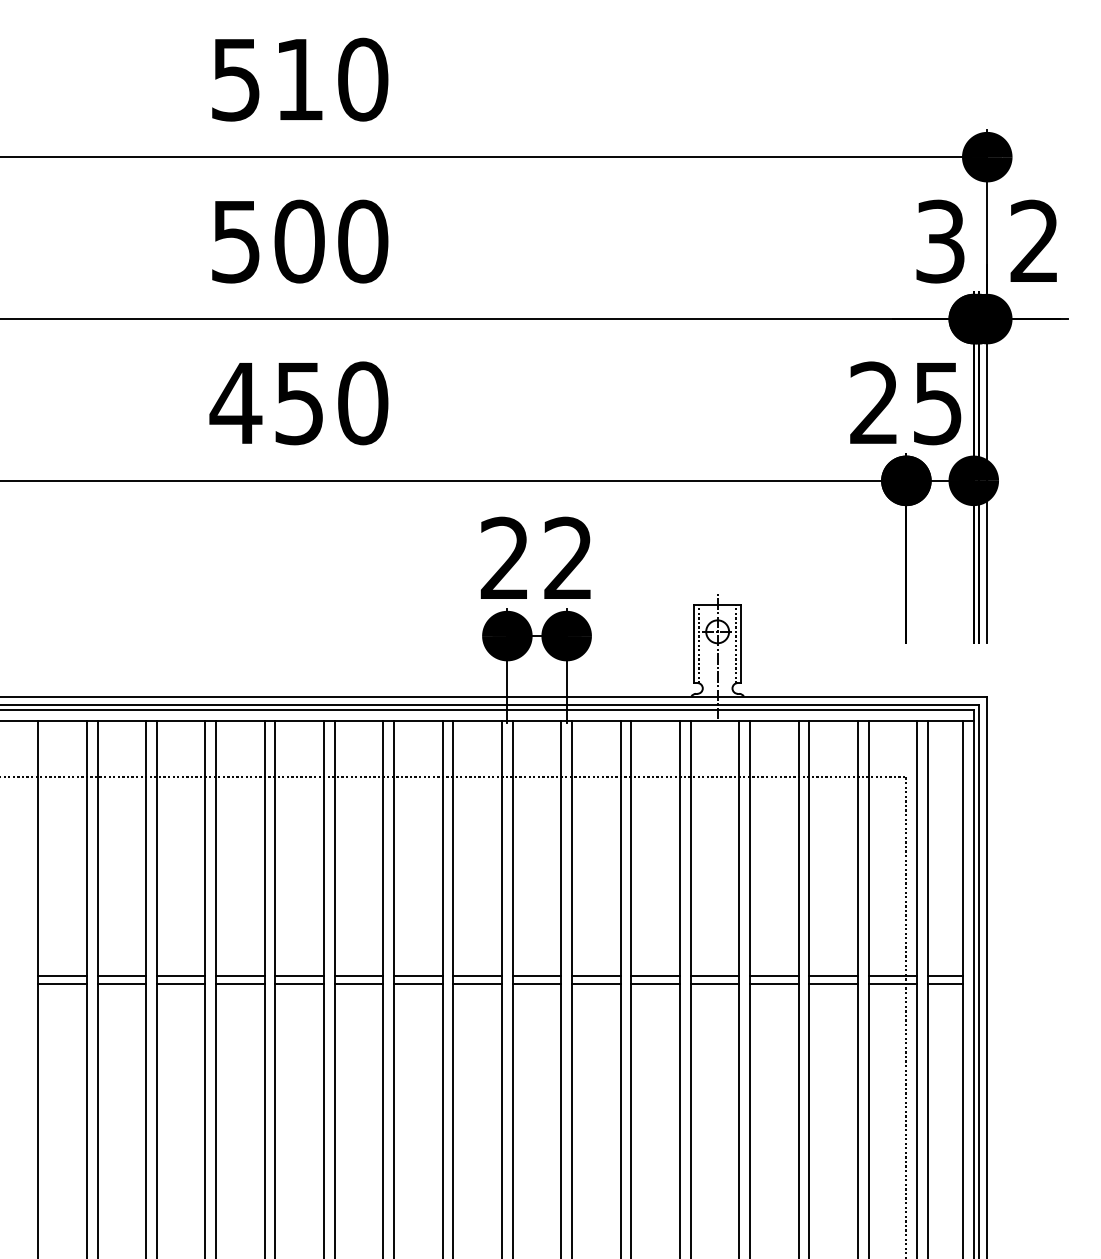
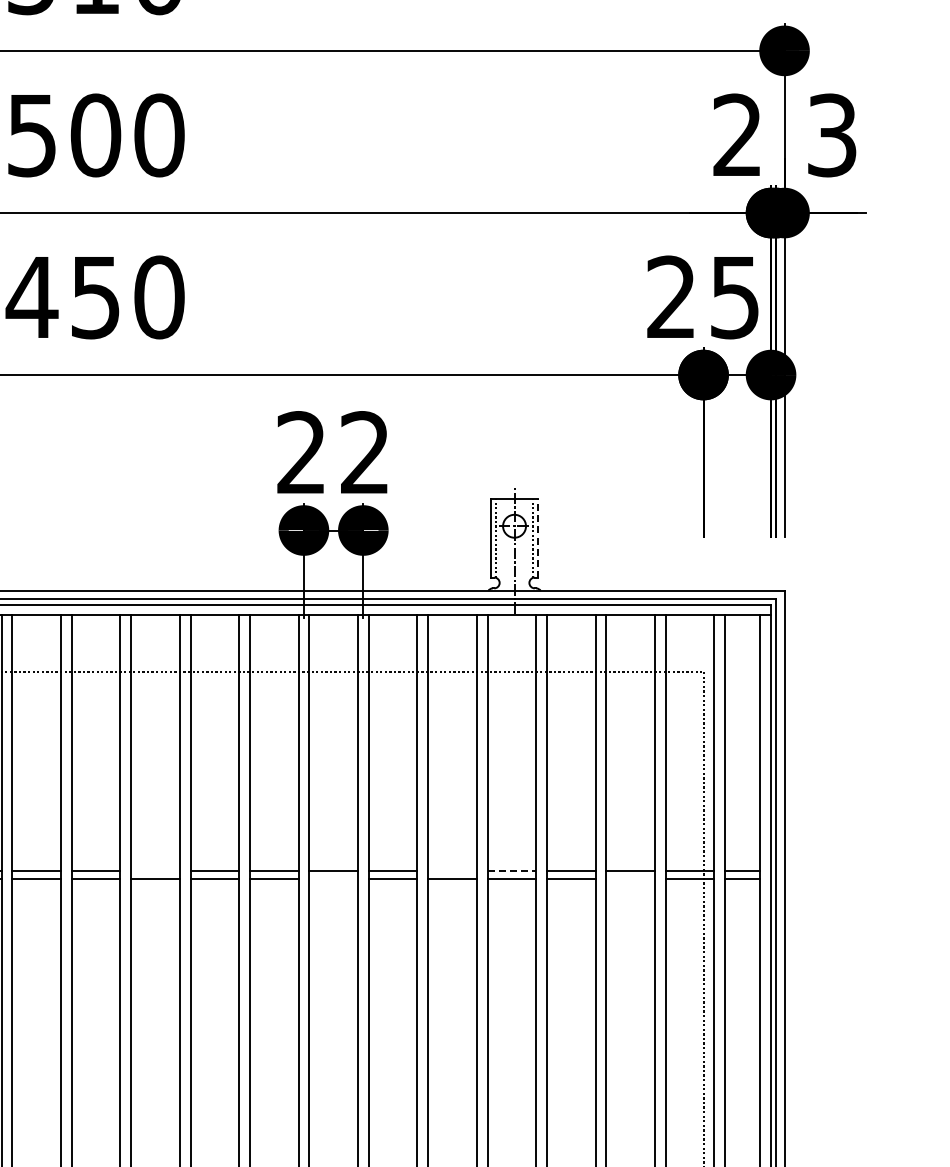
text: (940, 241) -> (737, 135), 3 -> 2
text: (1034, 241) -> (831, 135), 2 -> 3
line: (741, 643) -> (538, 537), solid -> dashed
line: (358, 975) -> (154, 870), removed
line: (655, 975) -> (452, 870), removed
line: (715, 975) -> (512, 870), solid -> dashed
line: (536, 983) -> (333, 878), removed
line: (833, 983) -> (630, 878), removed

